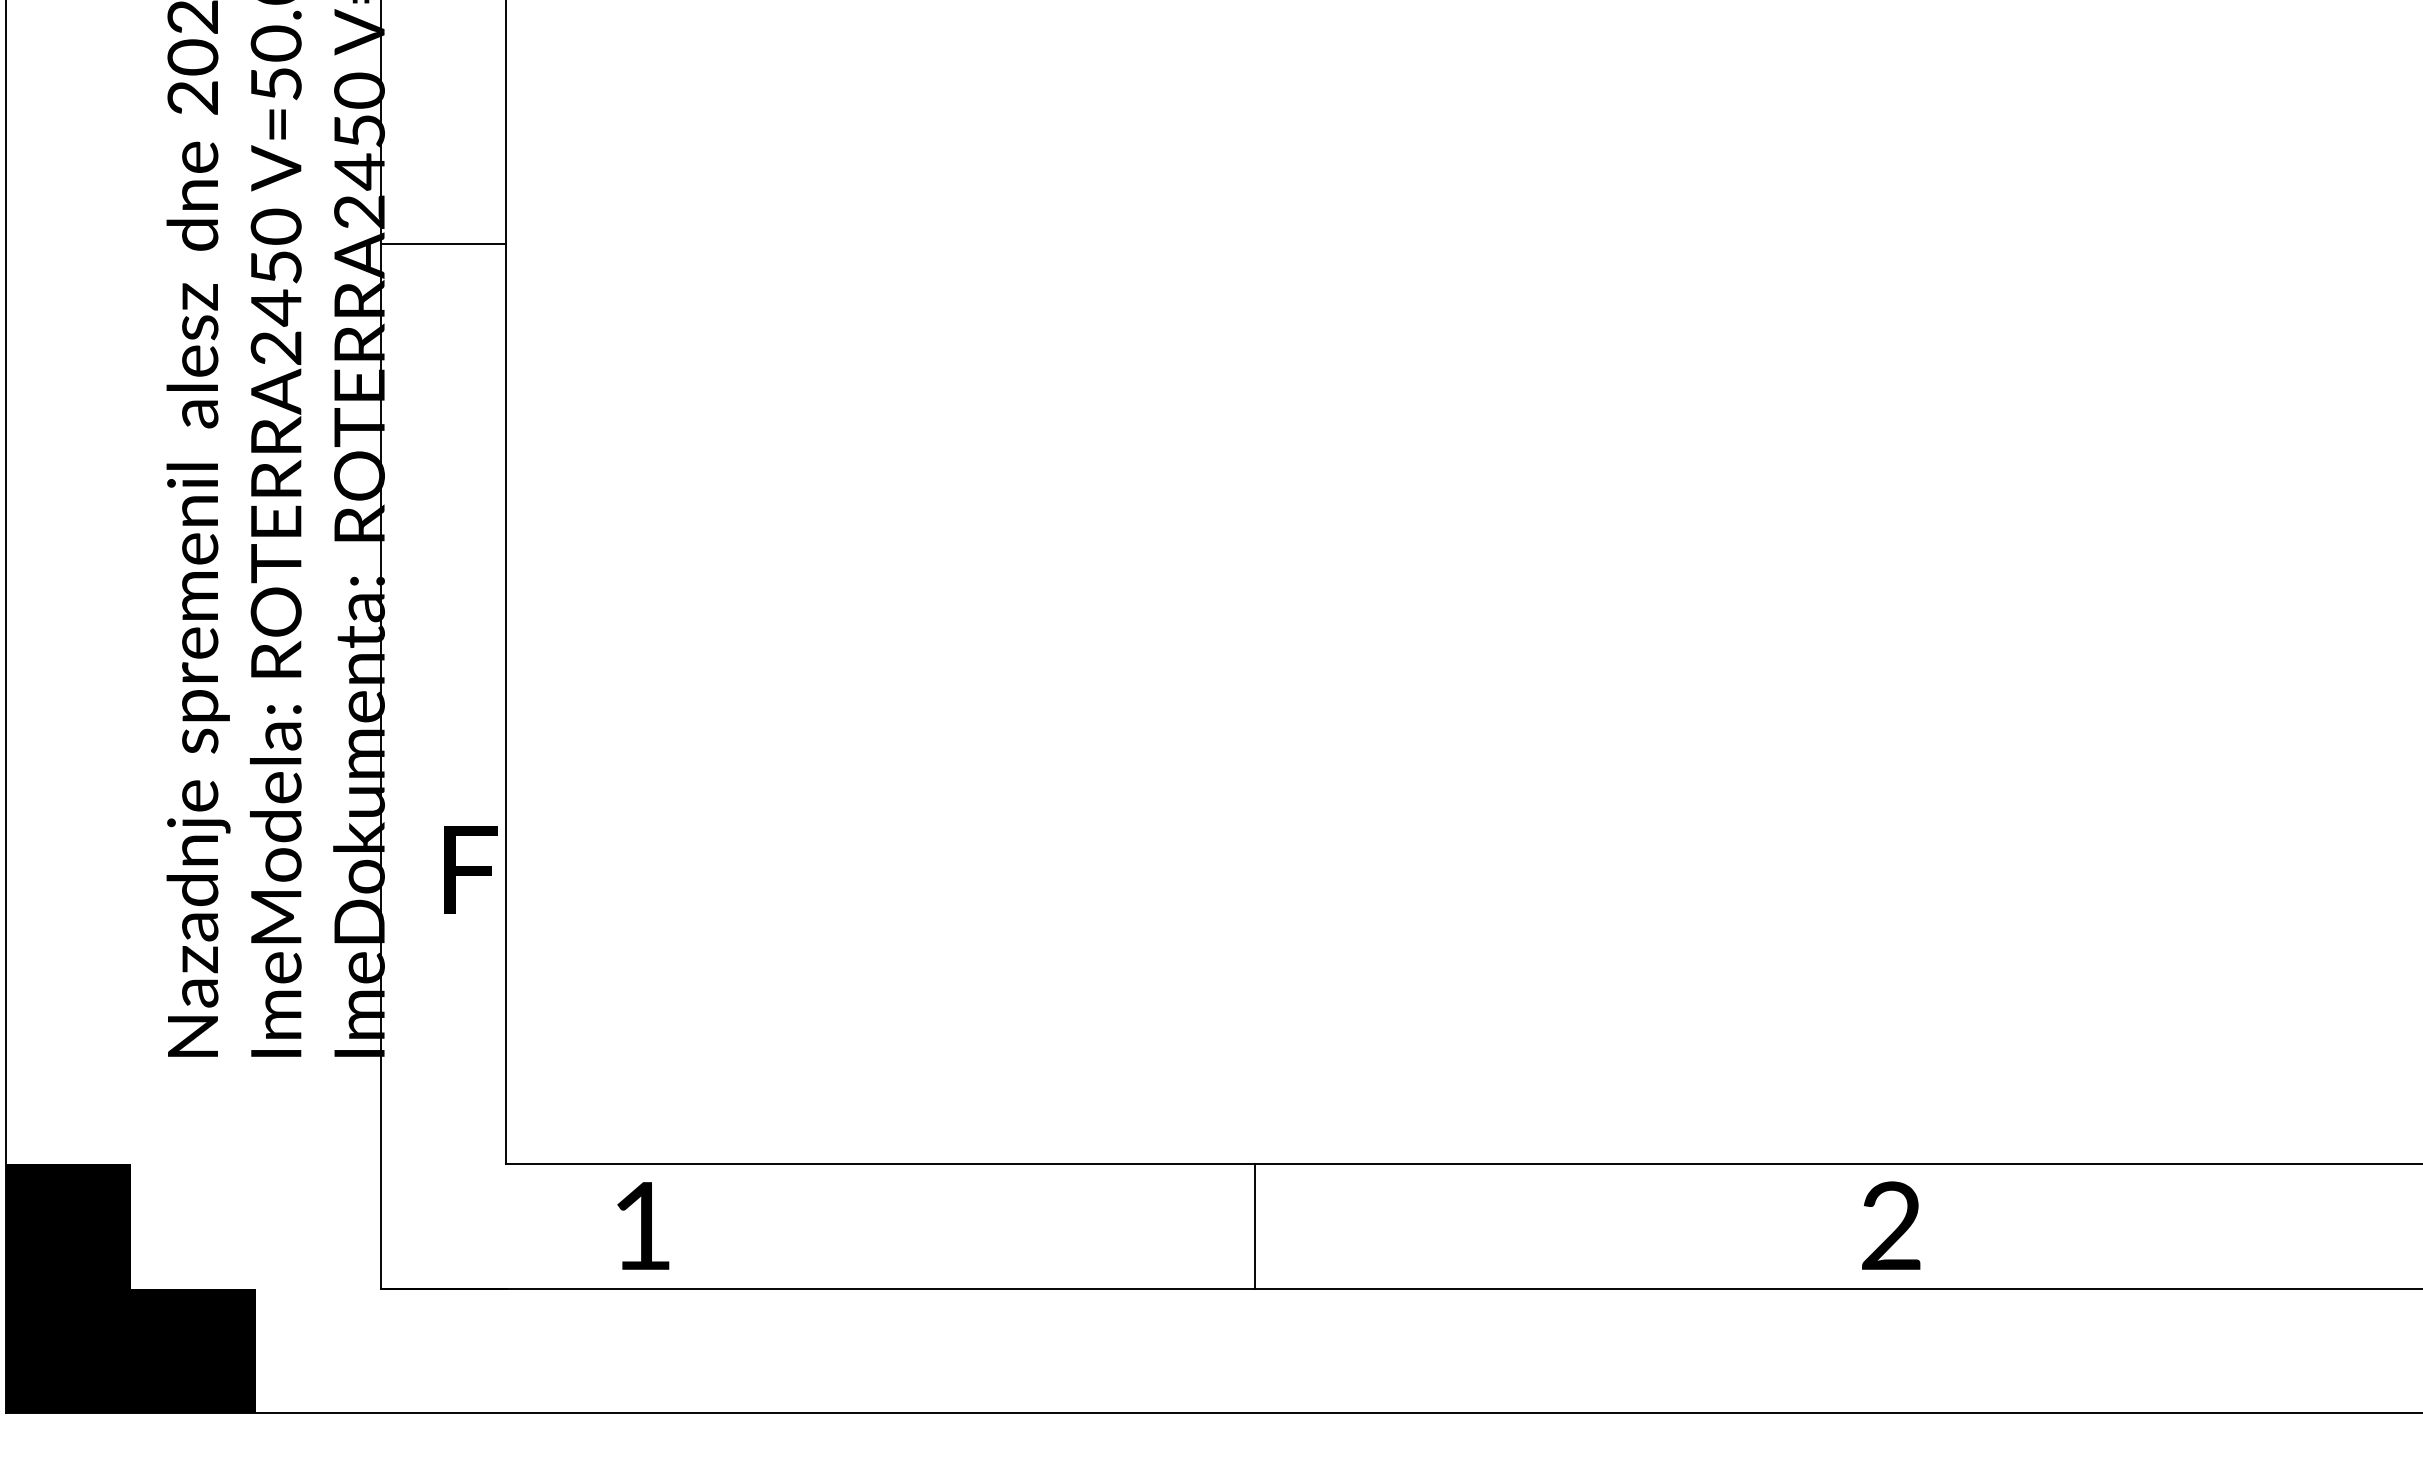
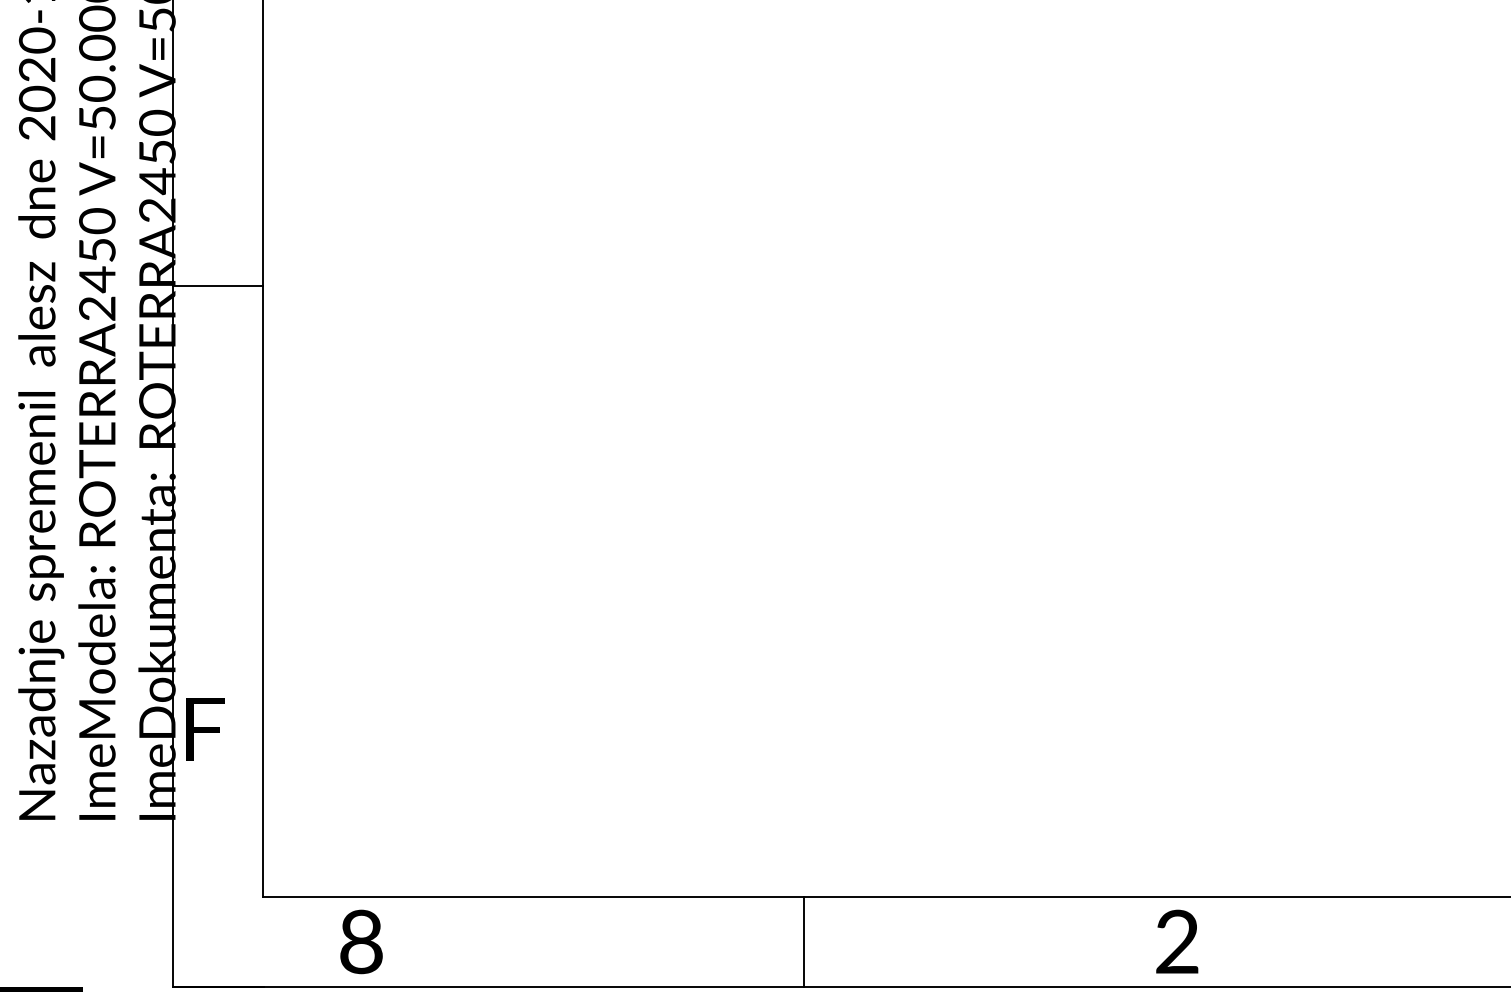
line: (442, 243) -> (217, 285), moved
text: (470, 869) -> (205, 728), moved
text: (642, 1225) -> (361, 941), 1 -> 8
text: (1891, 1225) -> (1177, 941), moved

